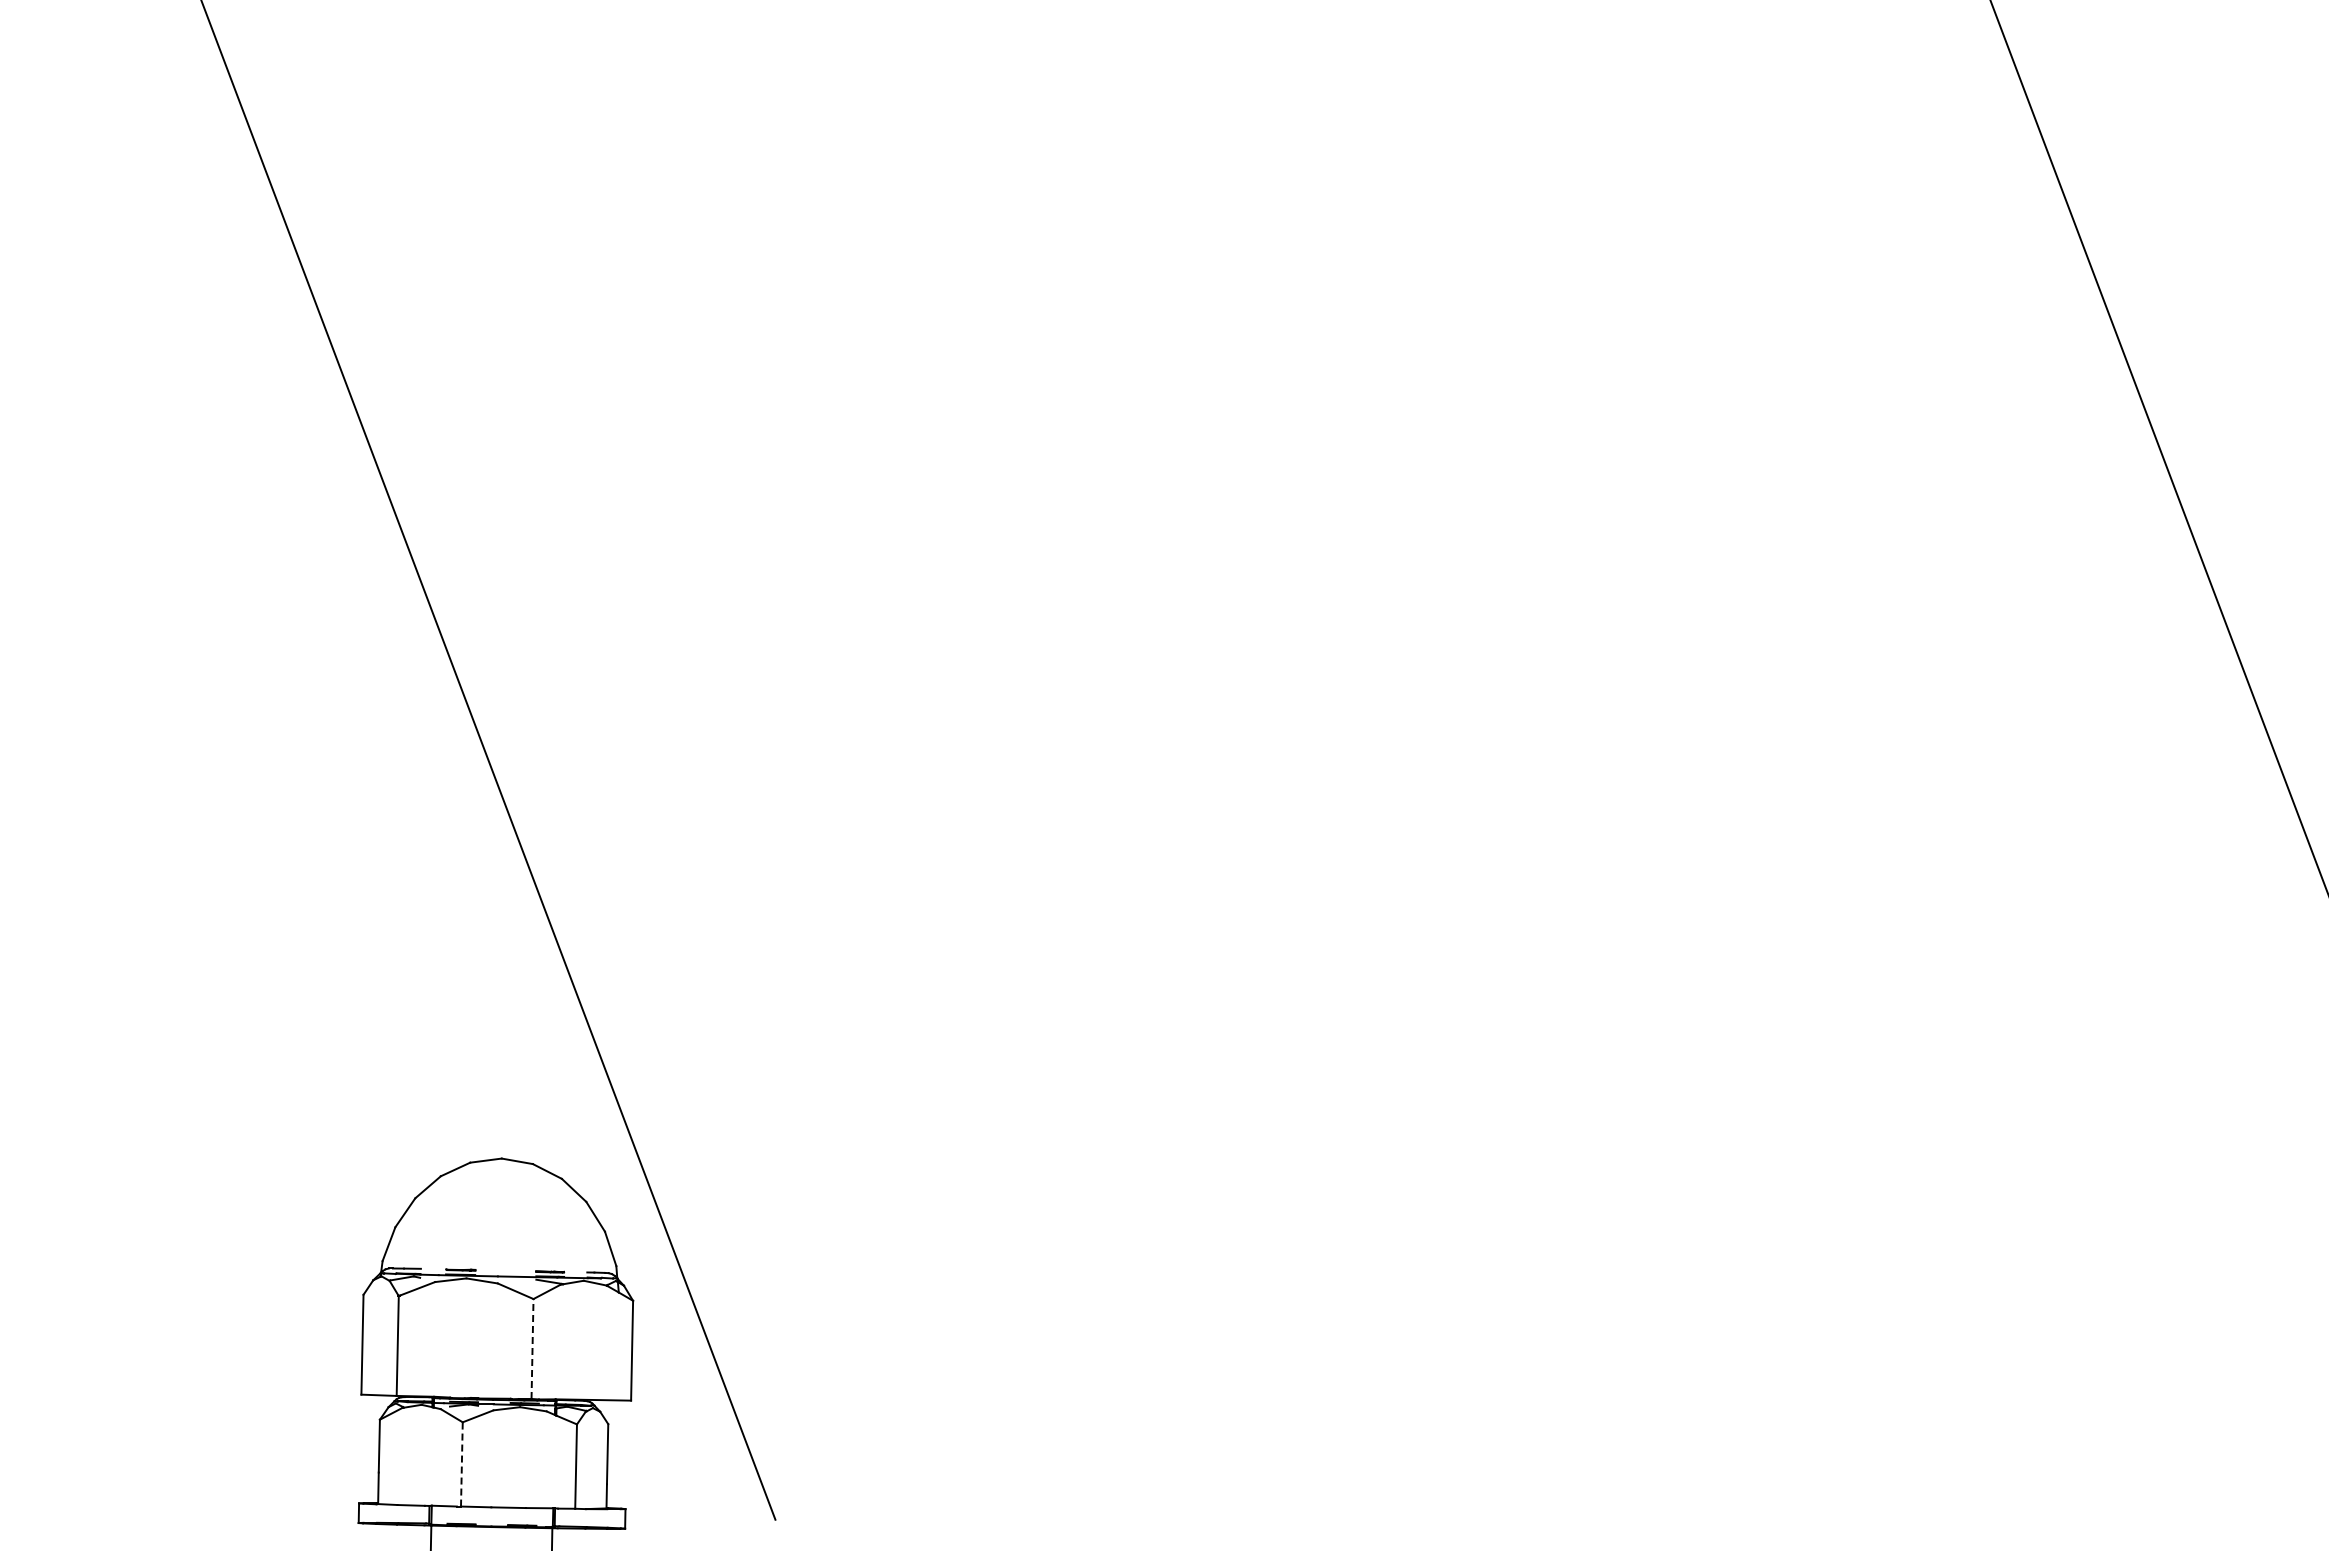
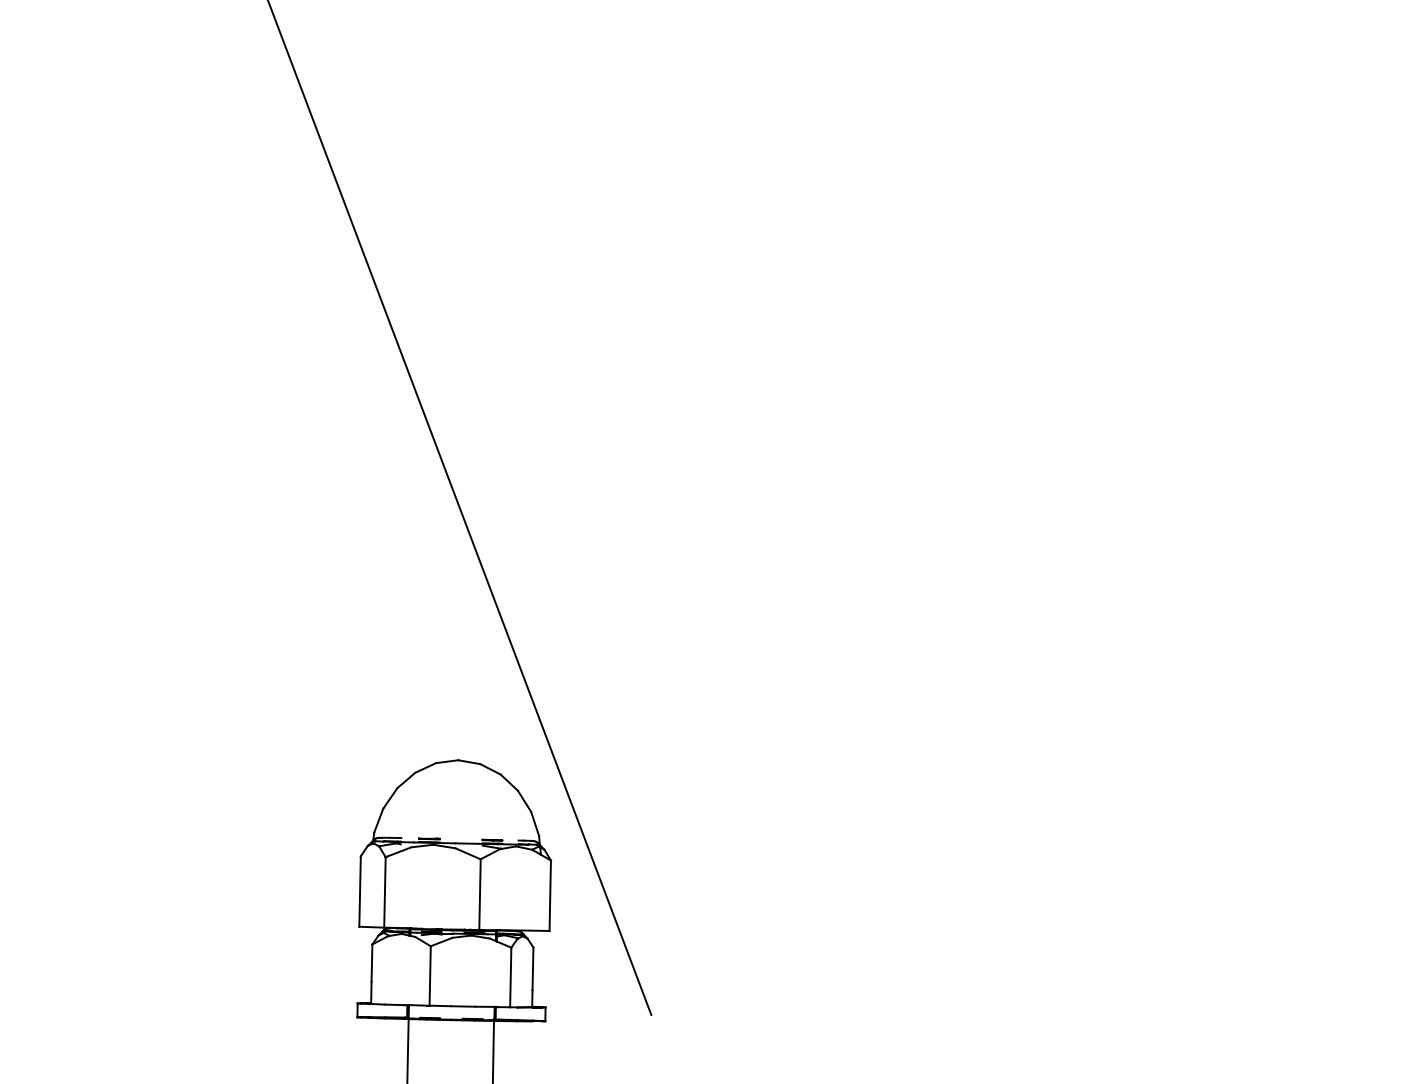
line: (532, 1349) -> (479, 894), dashed -> solid
line: (461, 1463) -> (429, 975), dashed -> solid

